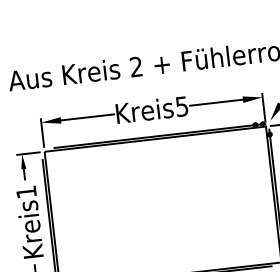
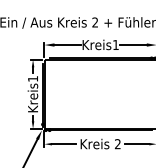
text: (181, 107) -> (115, 45), Kreis5 -> Kreis1

